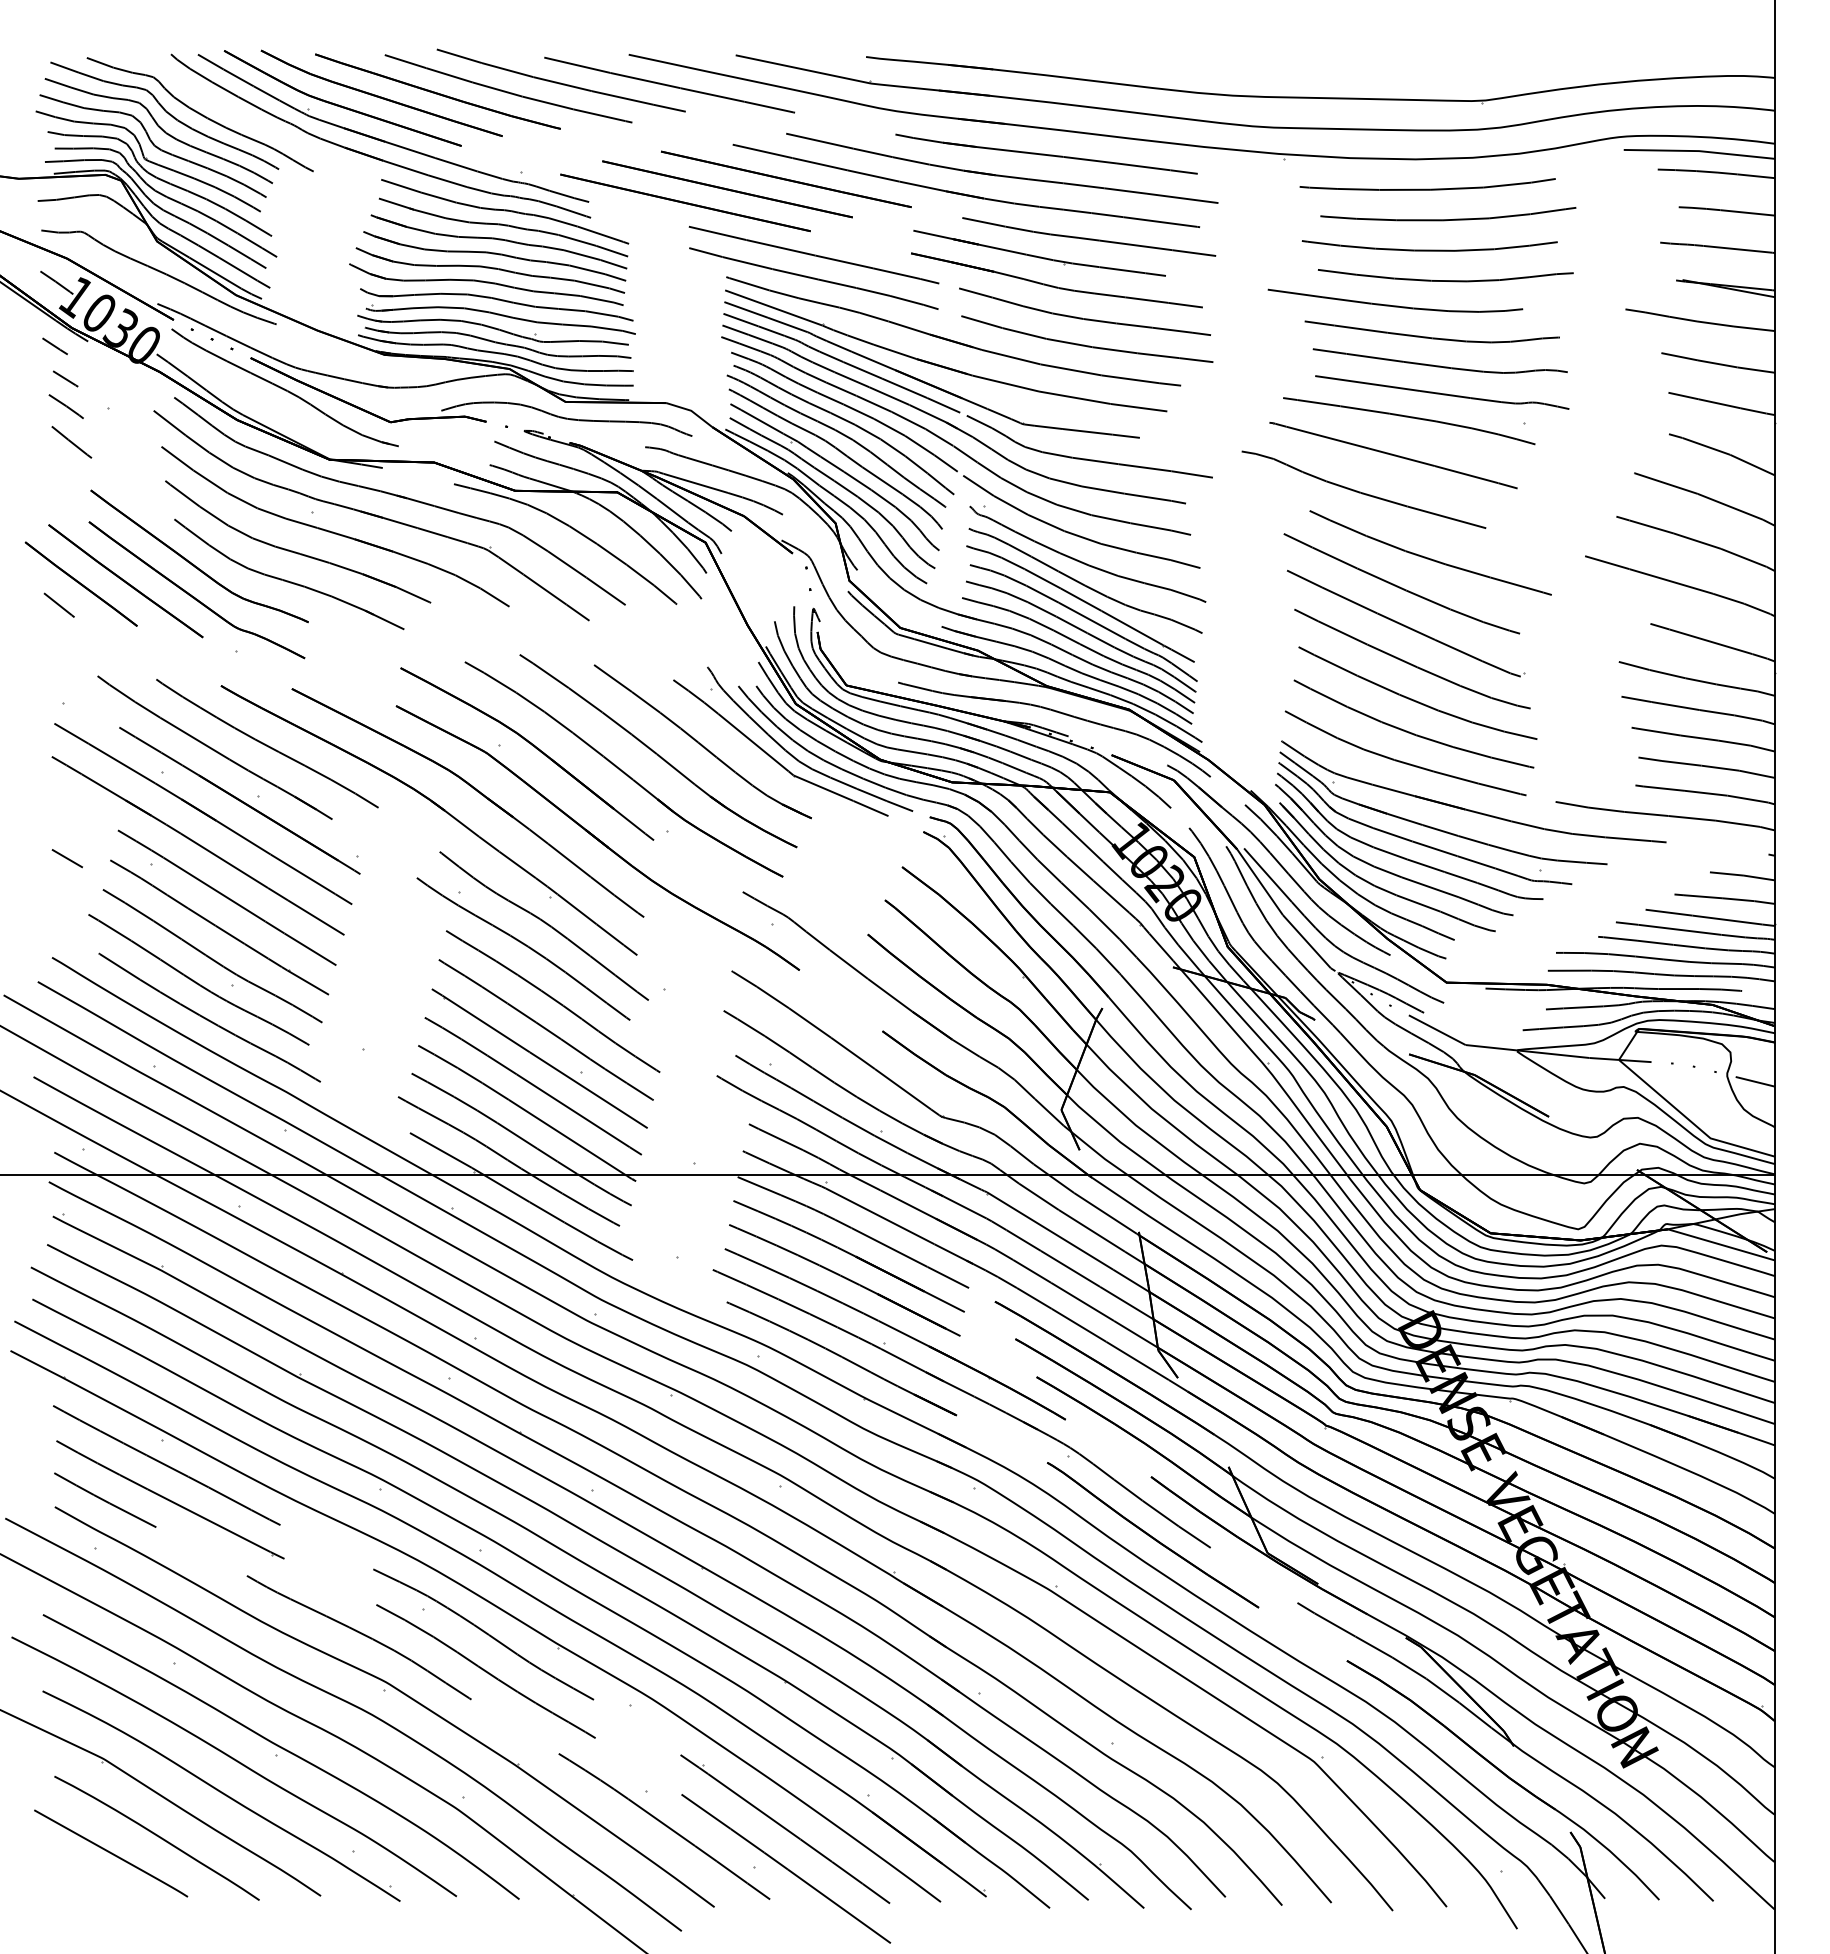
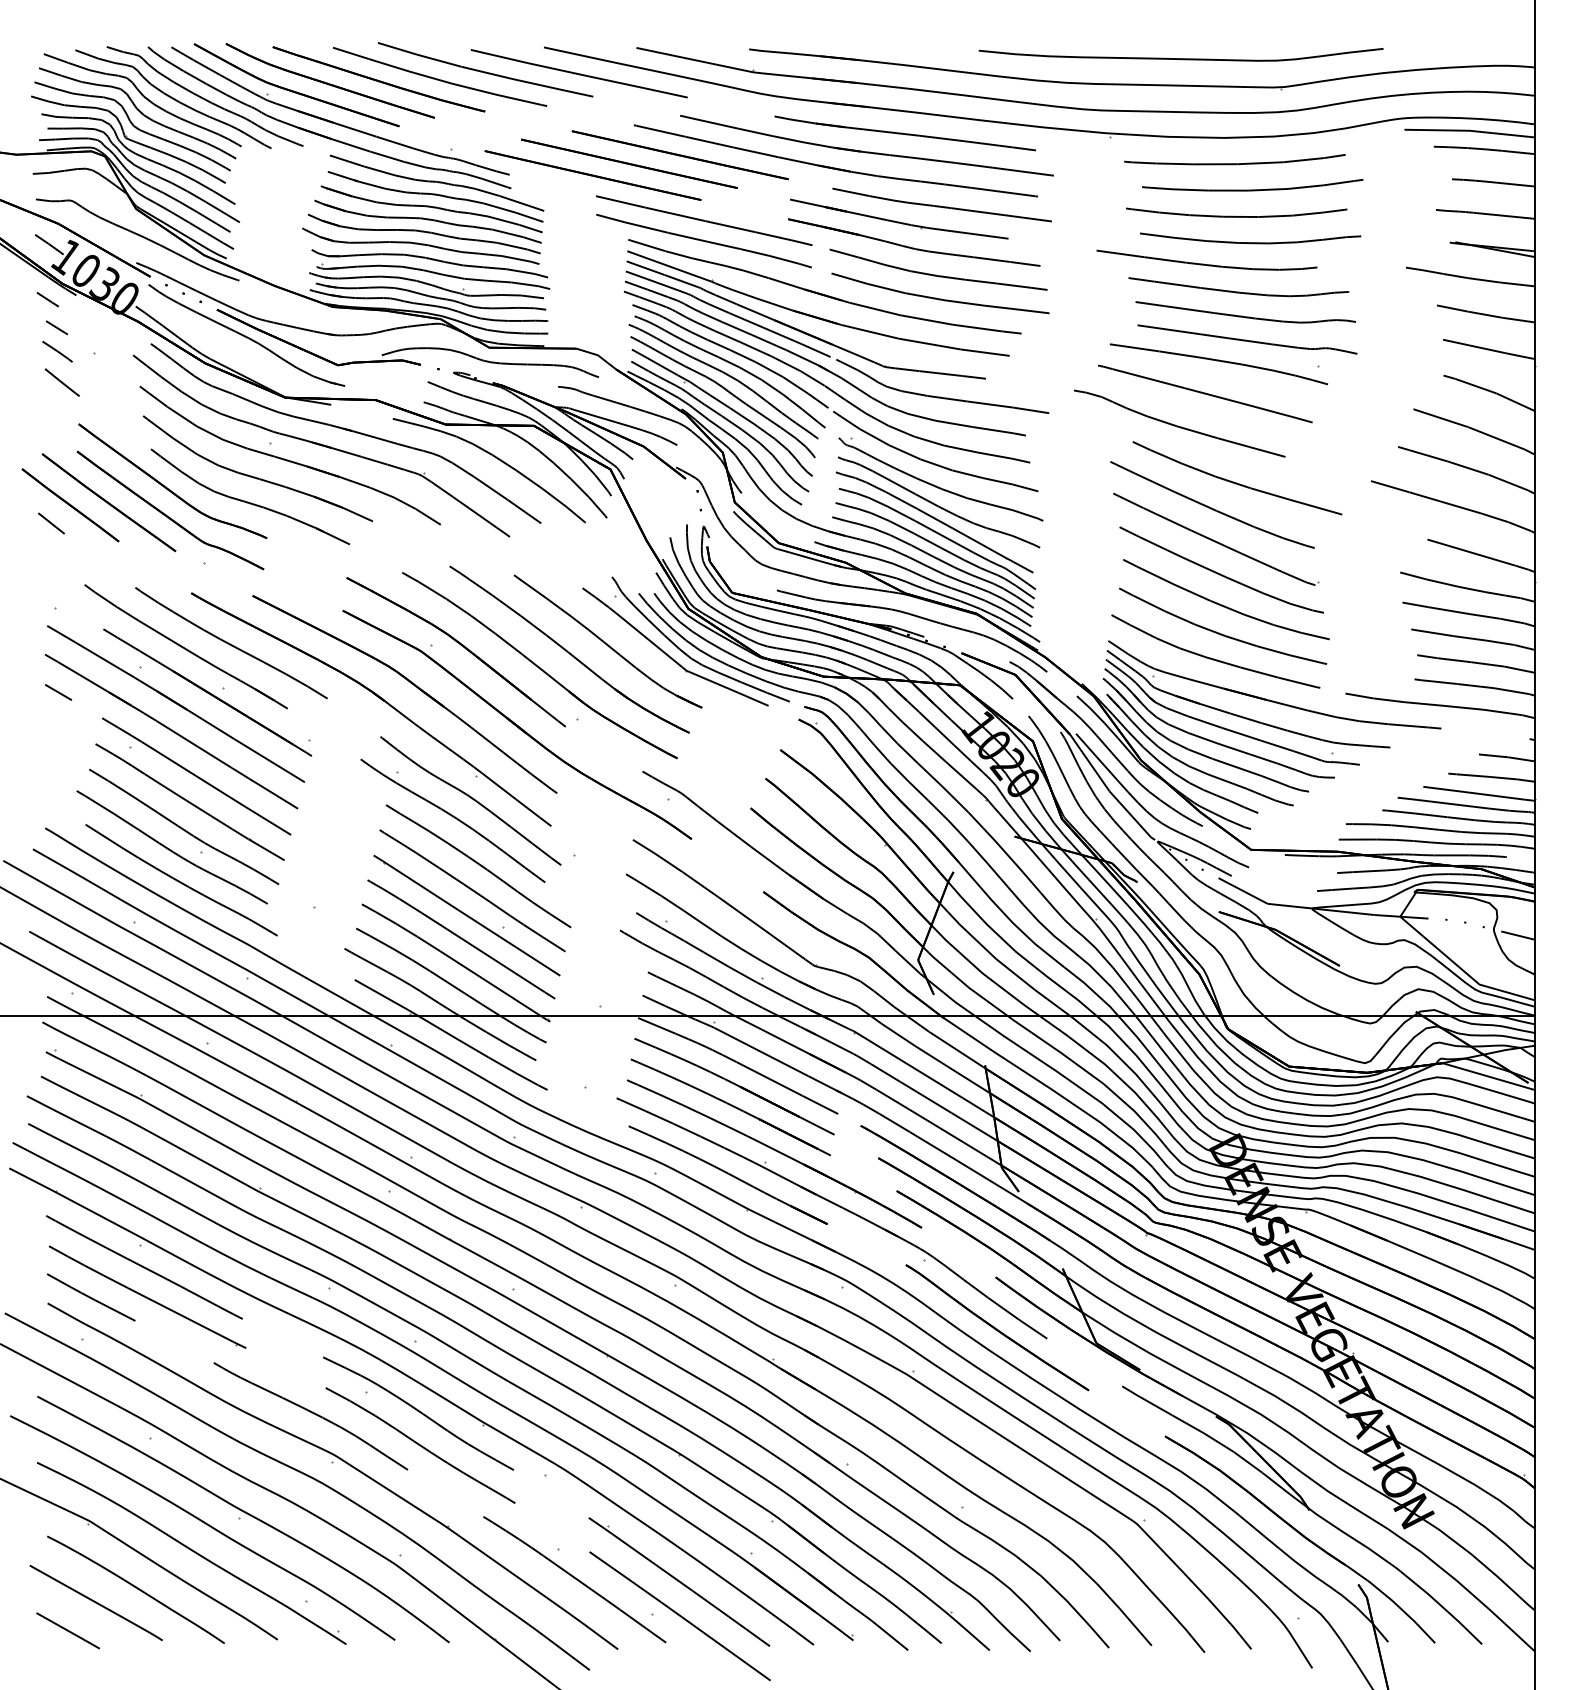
curve: (1365, 67) -> (1181, 58), added
curve: (236, 113) -> (204, 98), added
line: (66, 858) -> (57, 692), moved
line: (78, 1885) -> (68, 1630), added

